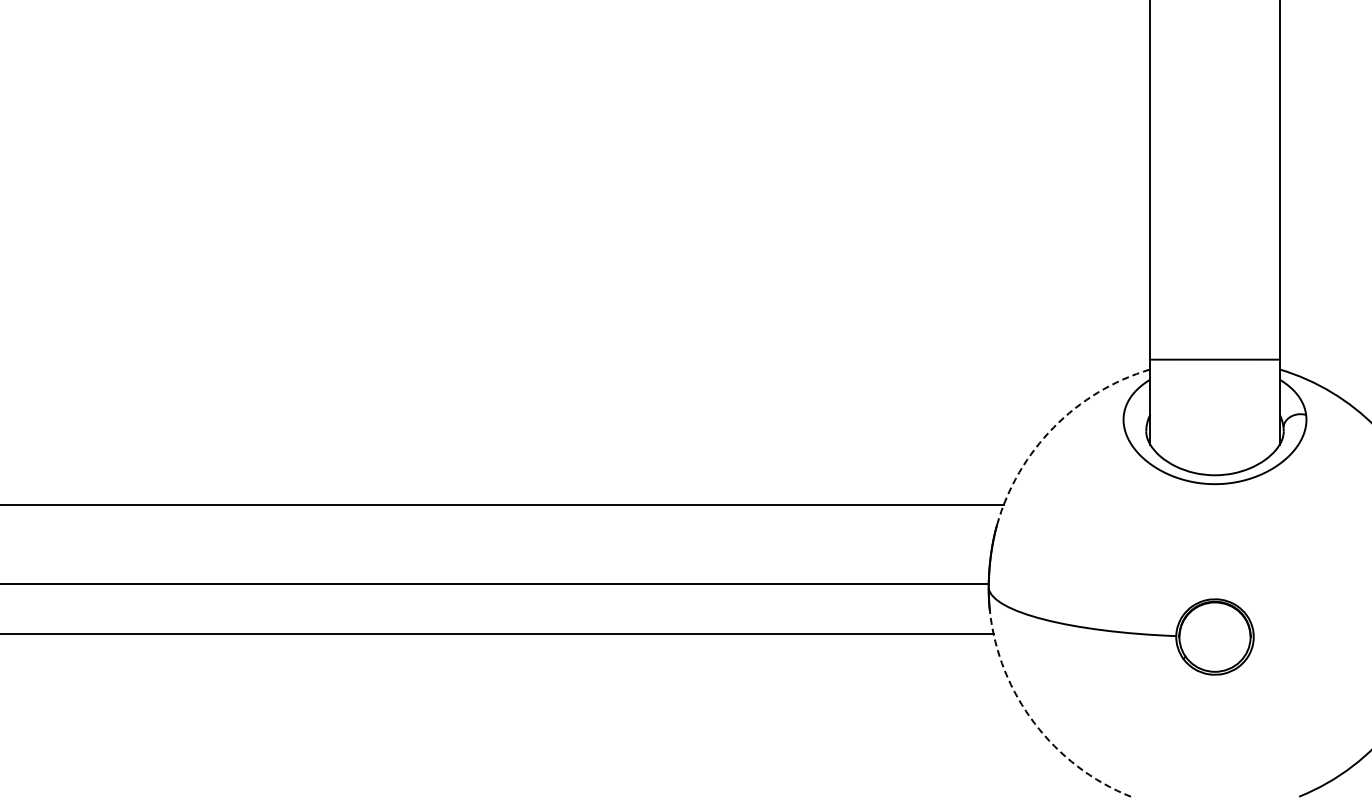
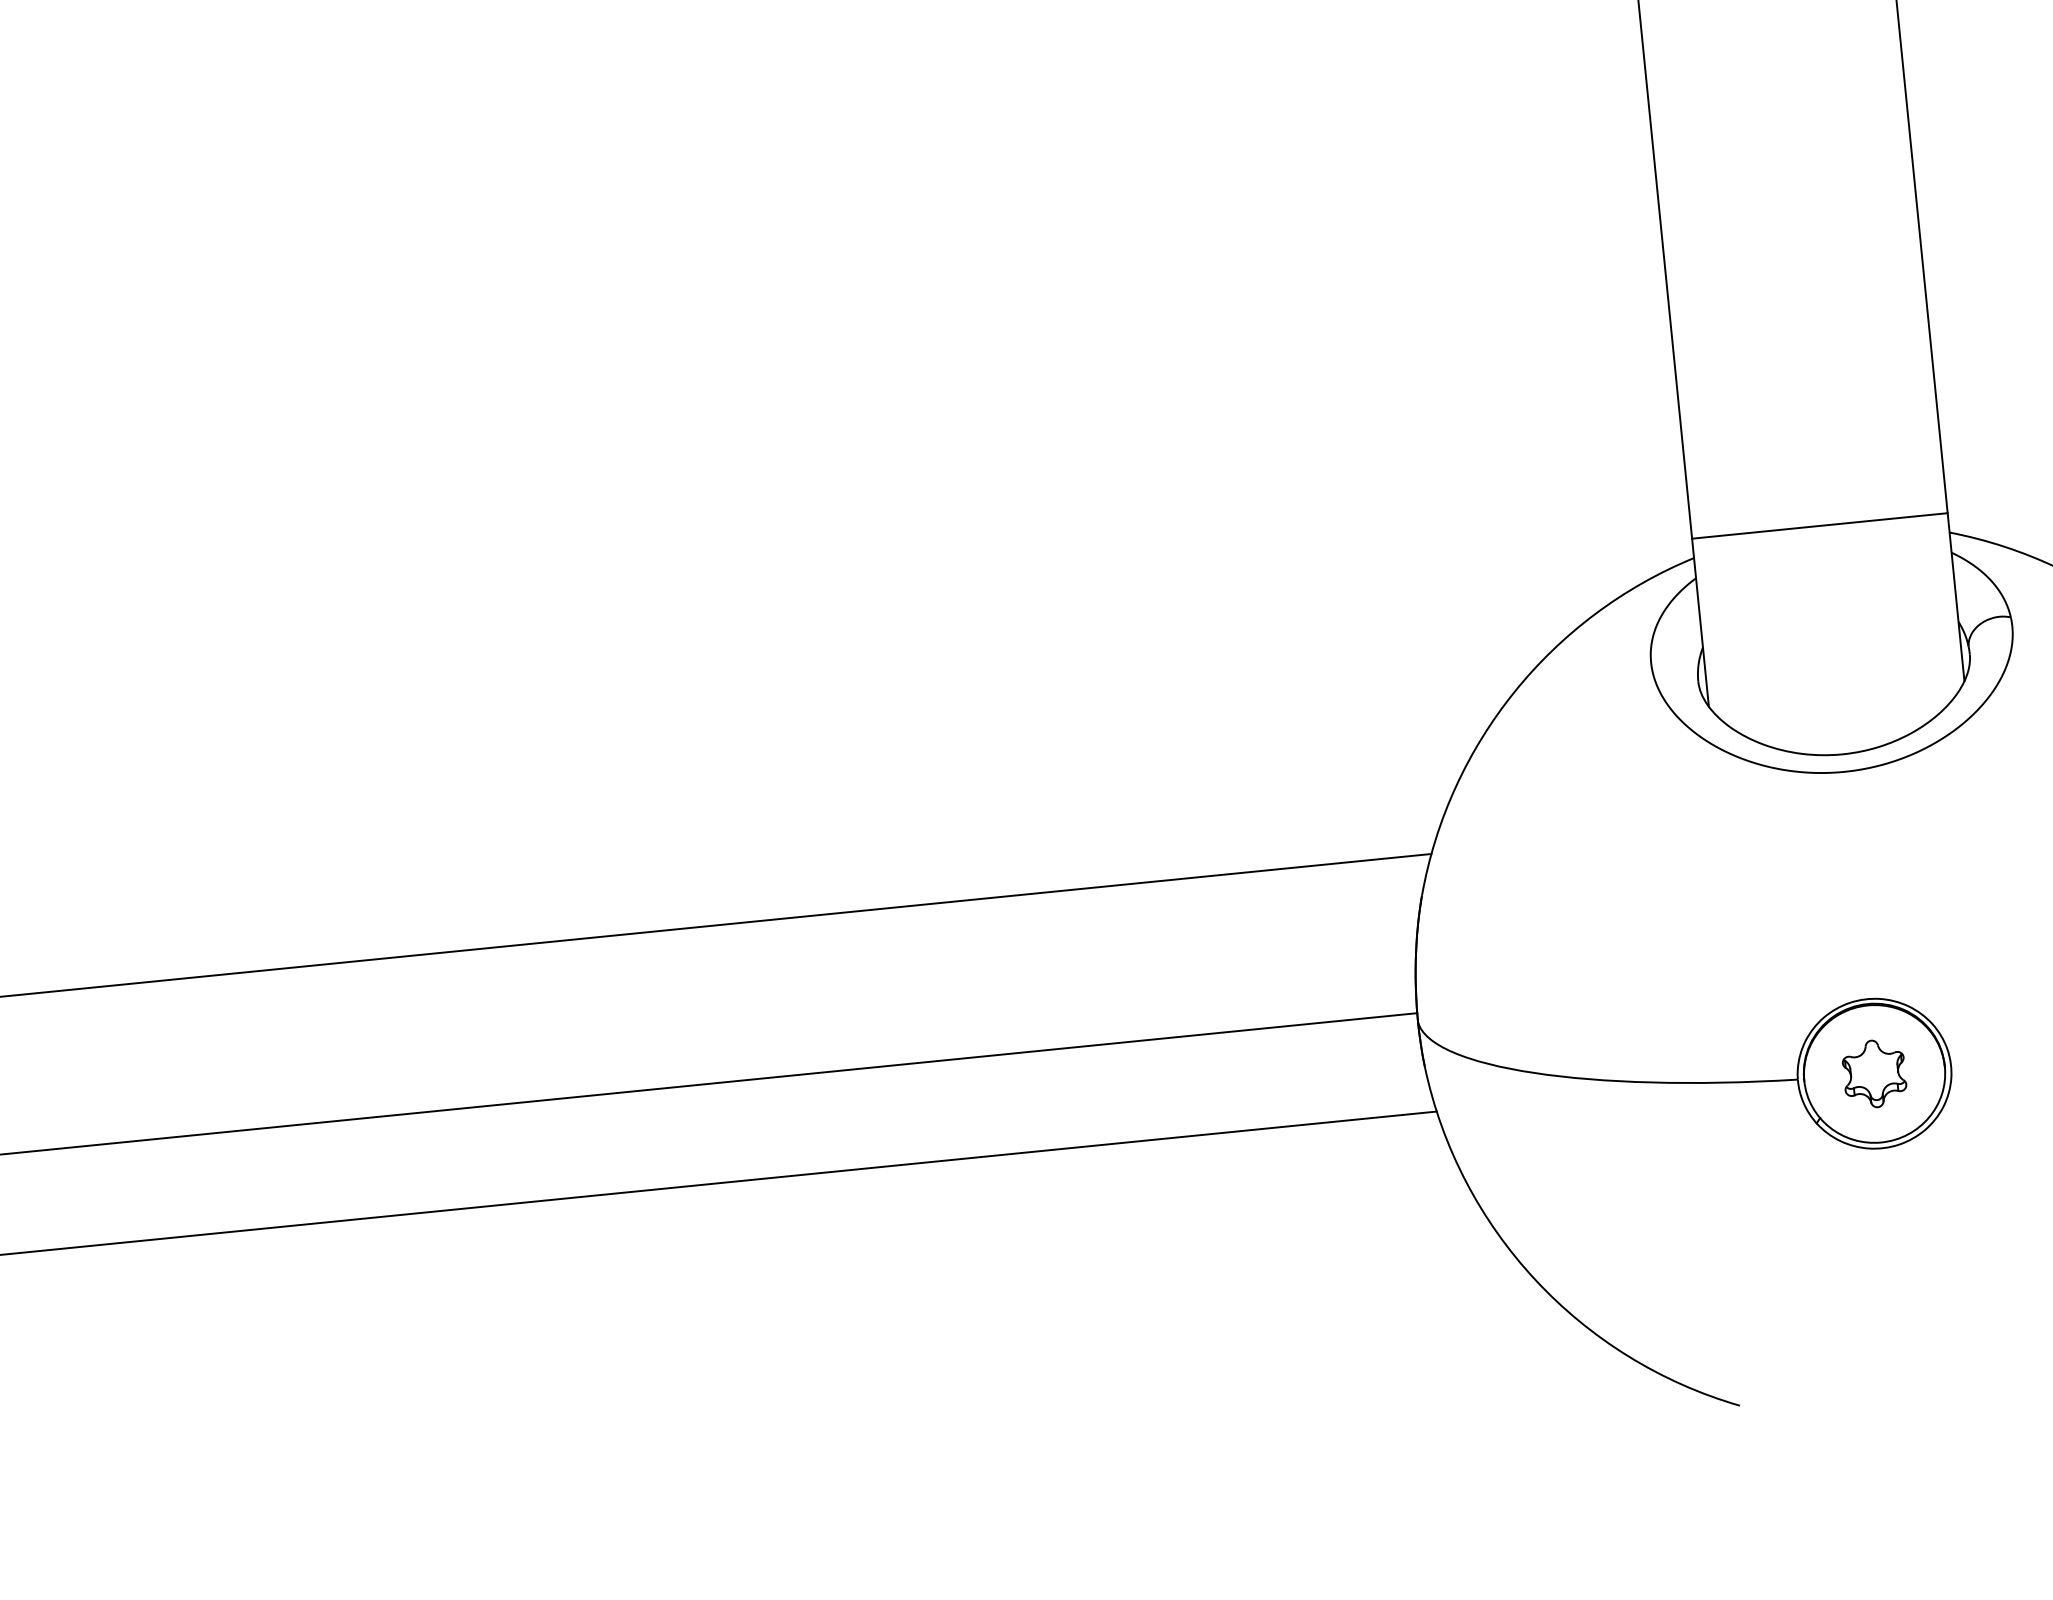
arc: (1053, 427) -> (1514, 691), dashed -> solid
part: (1214, 636) -> (1873, 1072), added
arc: (1034, 723) -> (1535, 1280), dashed -> solid

